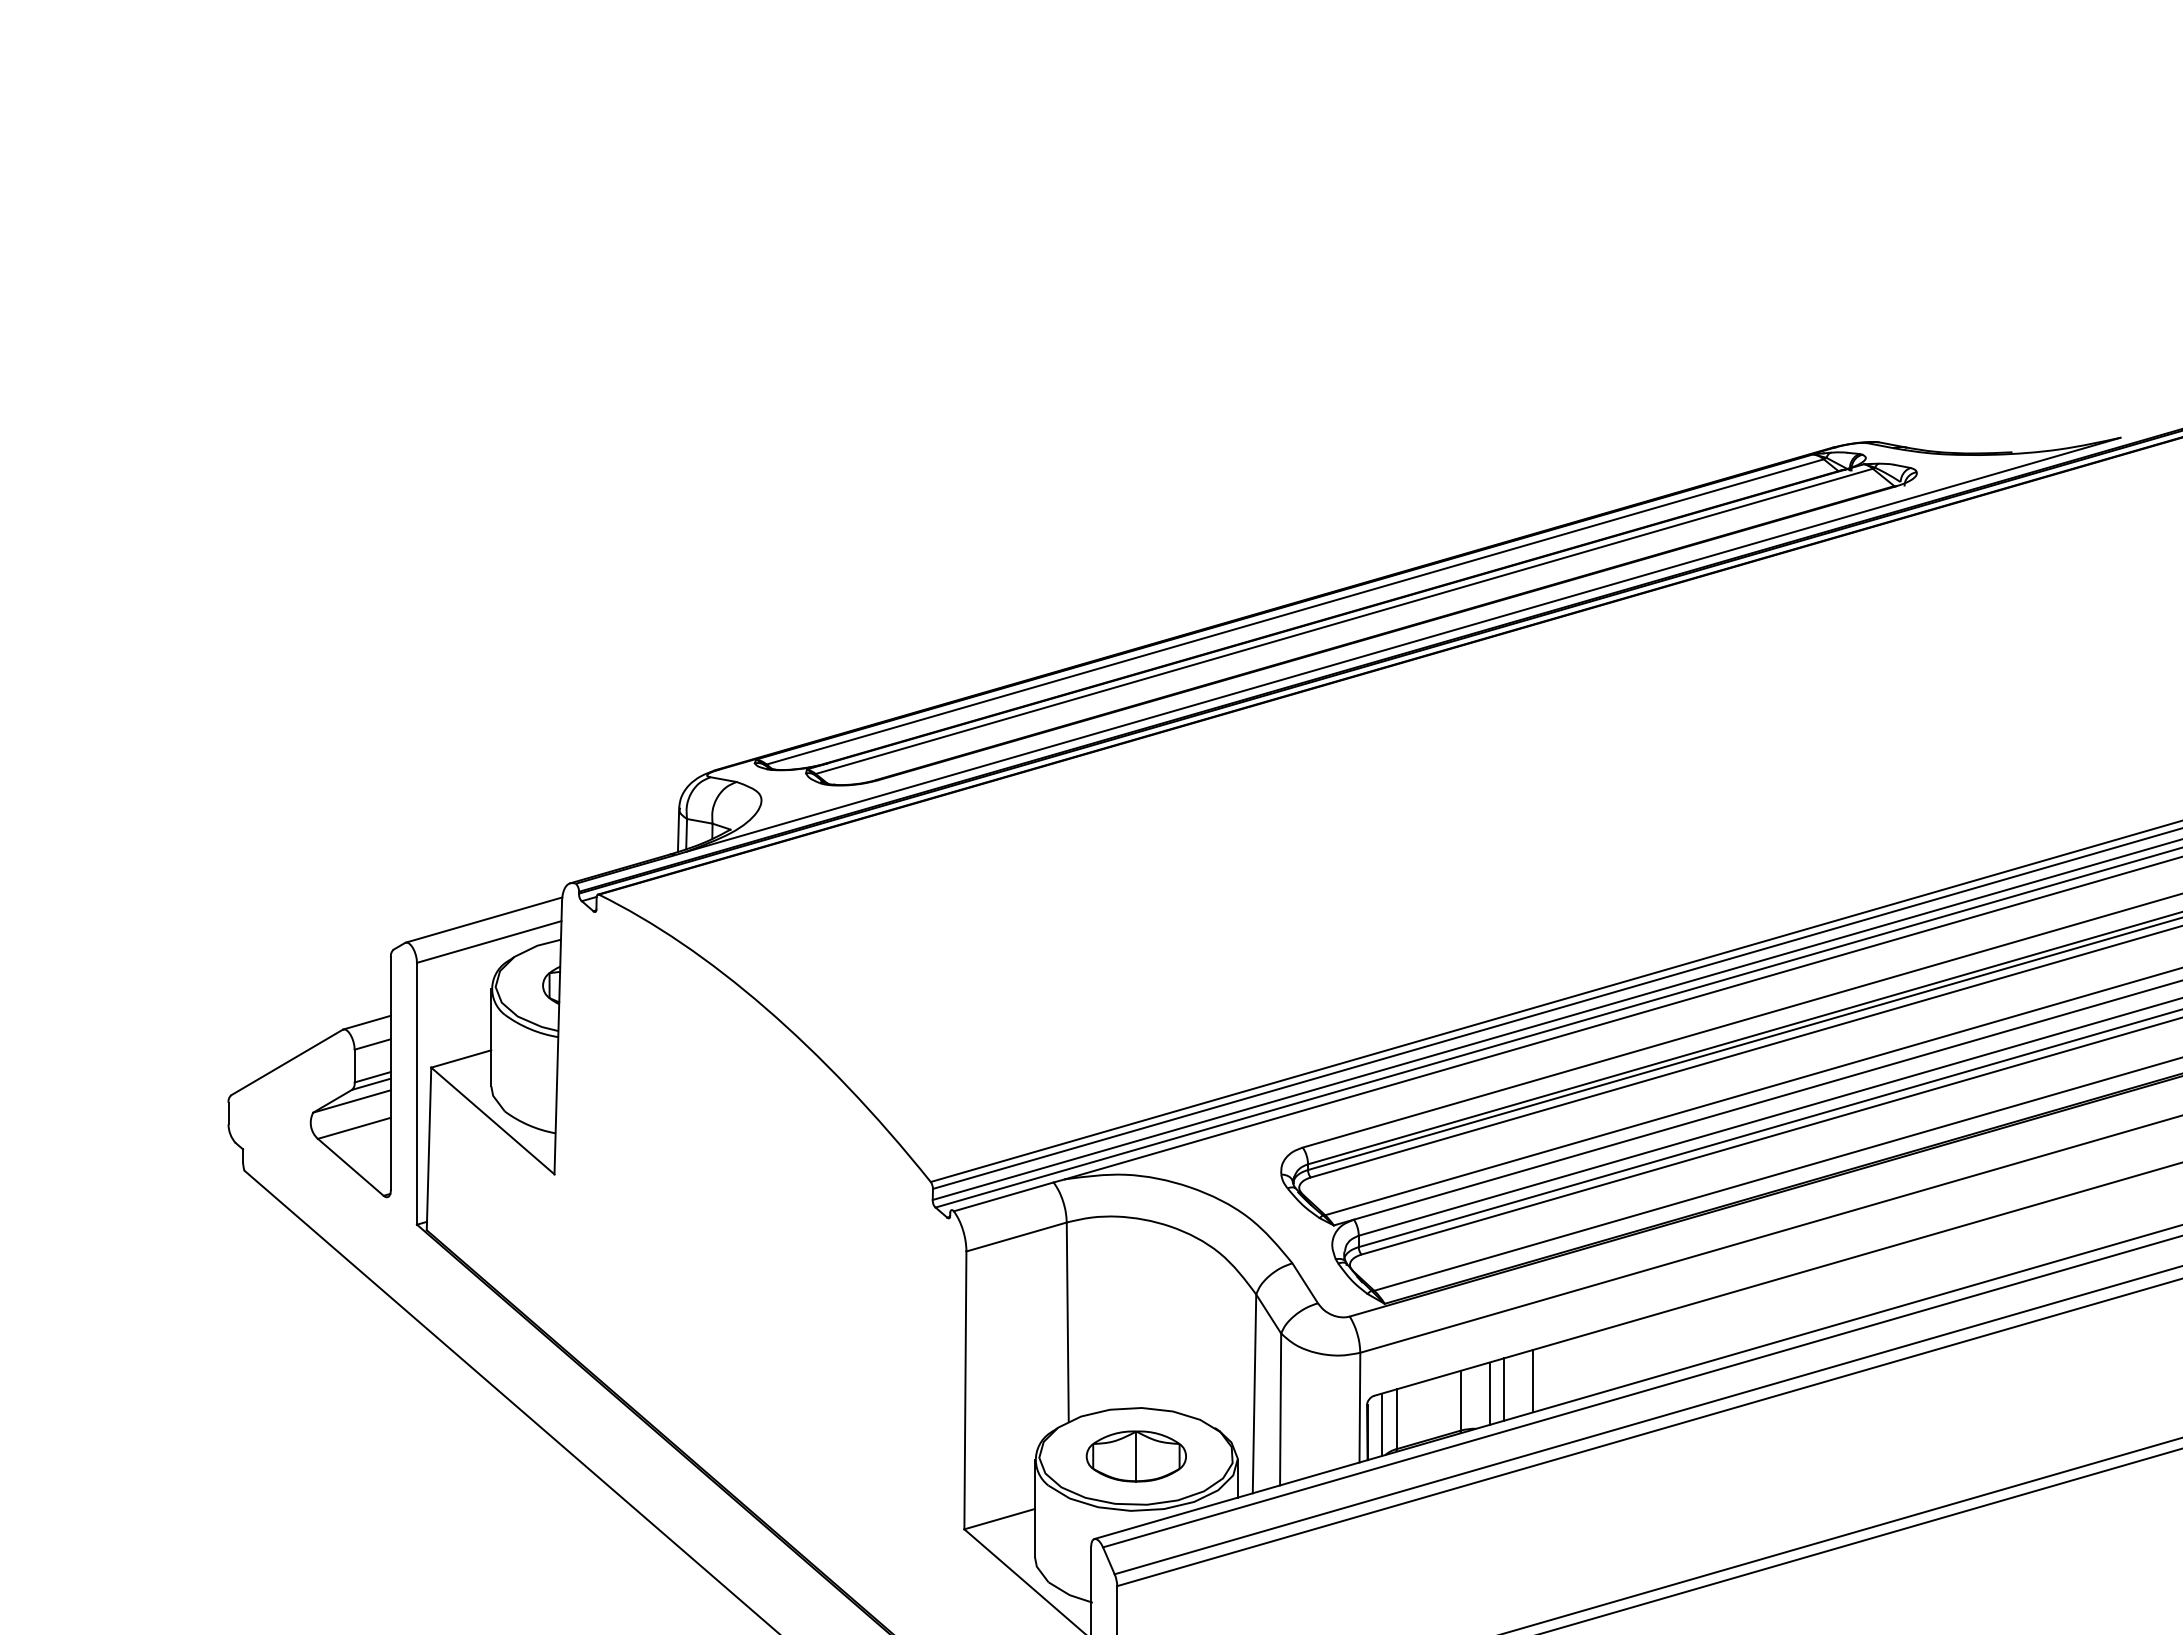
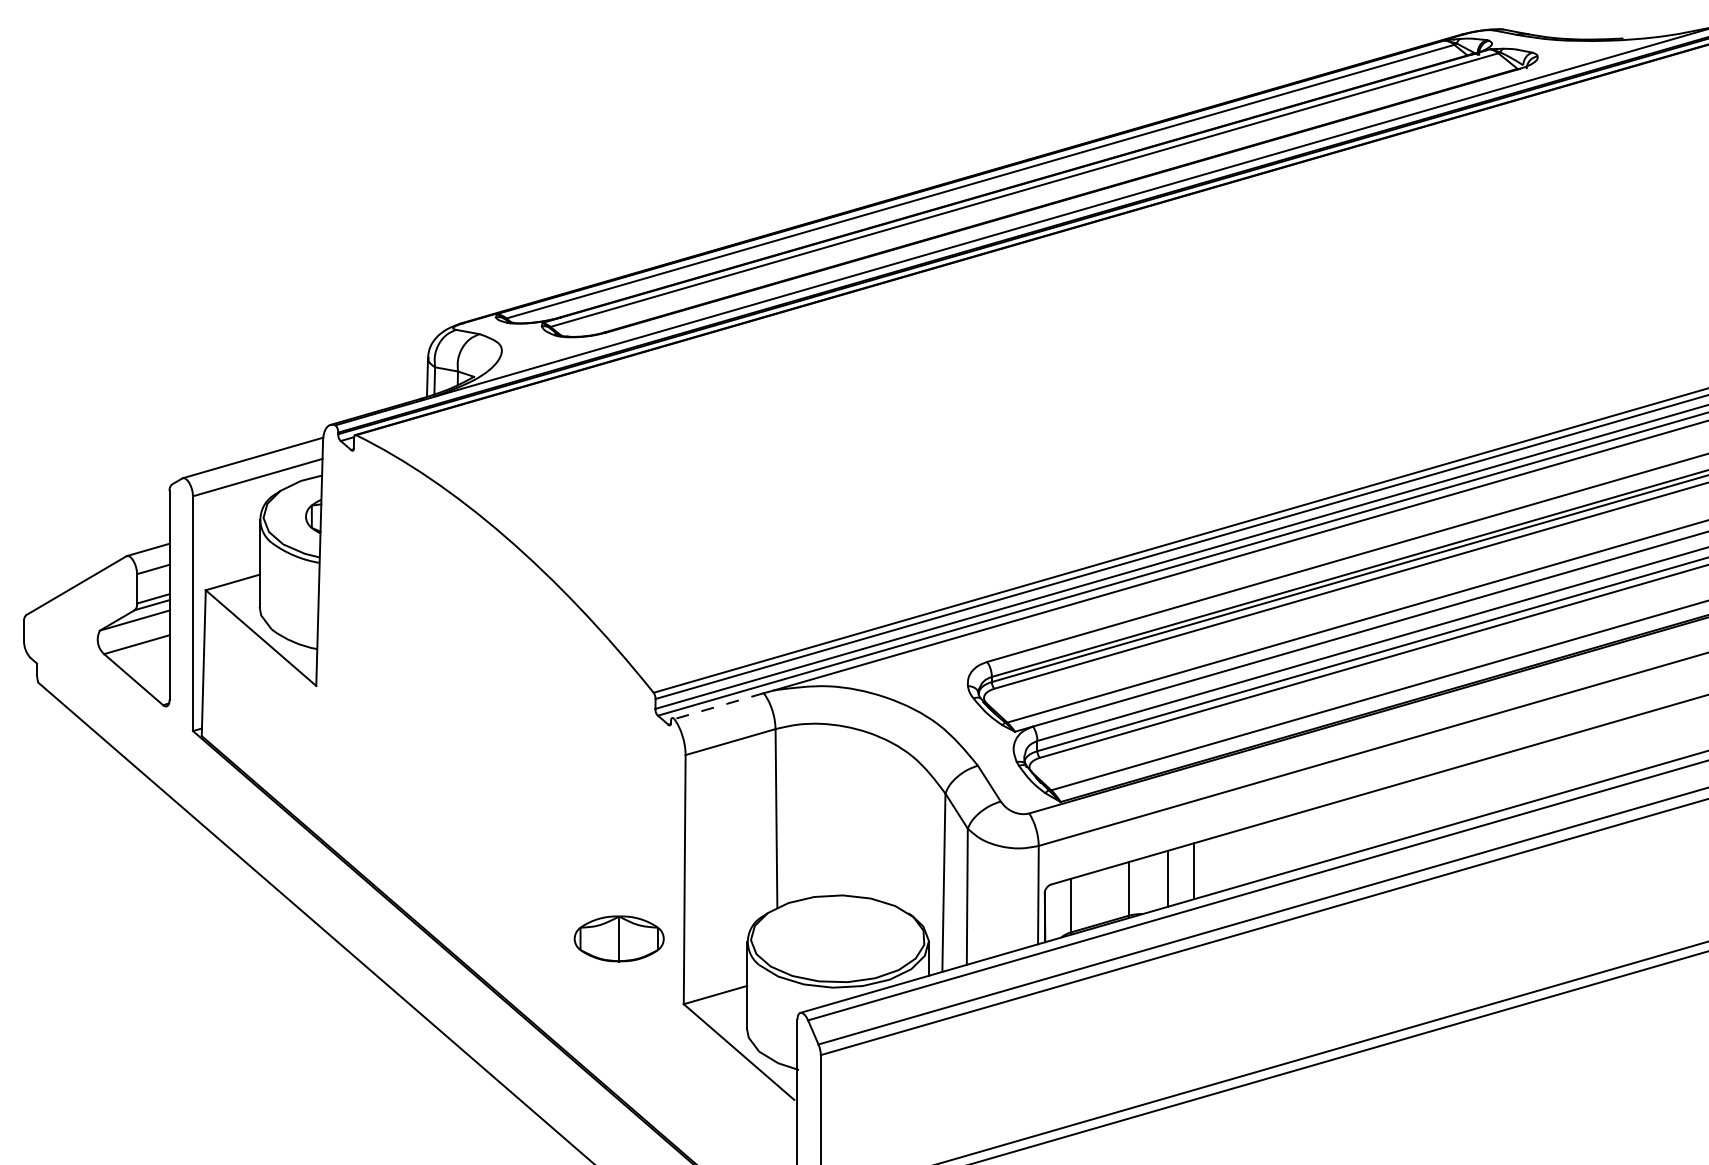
line: (1003, 1196) -> (718, 705), solid -> dashed
line: (1489, 1393) -> (1154, 882), removed
line: (1382, 1424) -> (1058, 910), removed
part: (1135, 1456) -> (618, 938), moved

